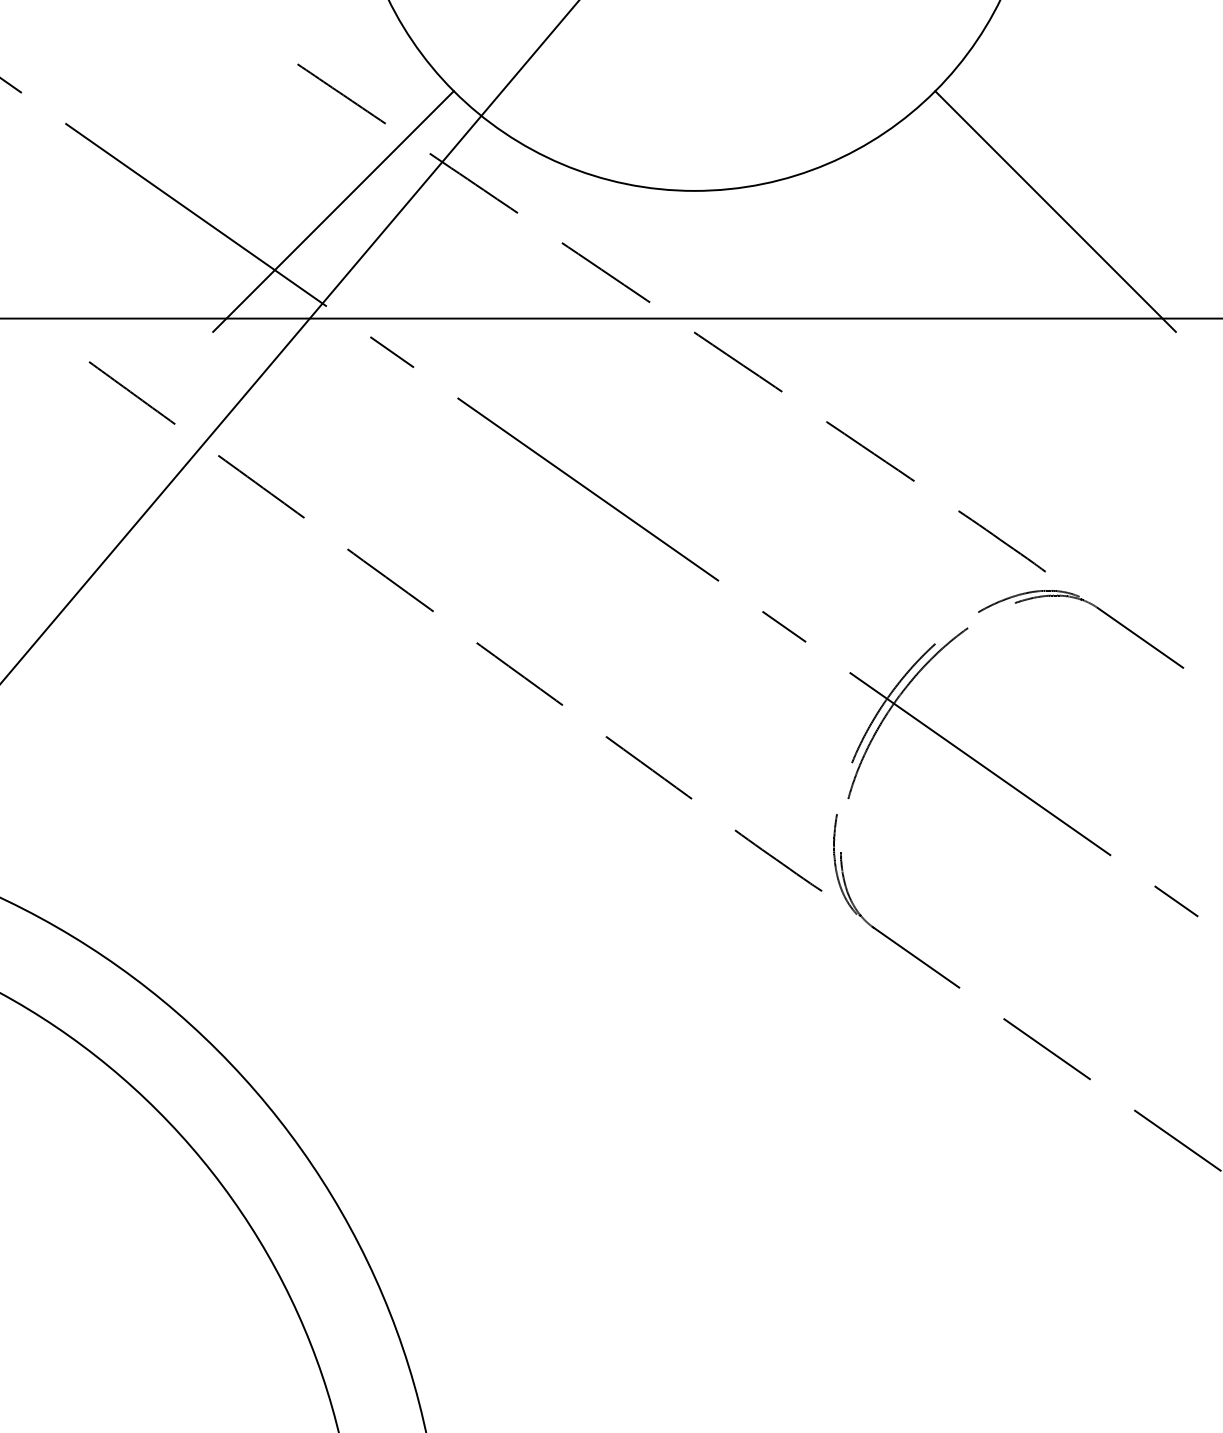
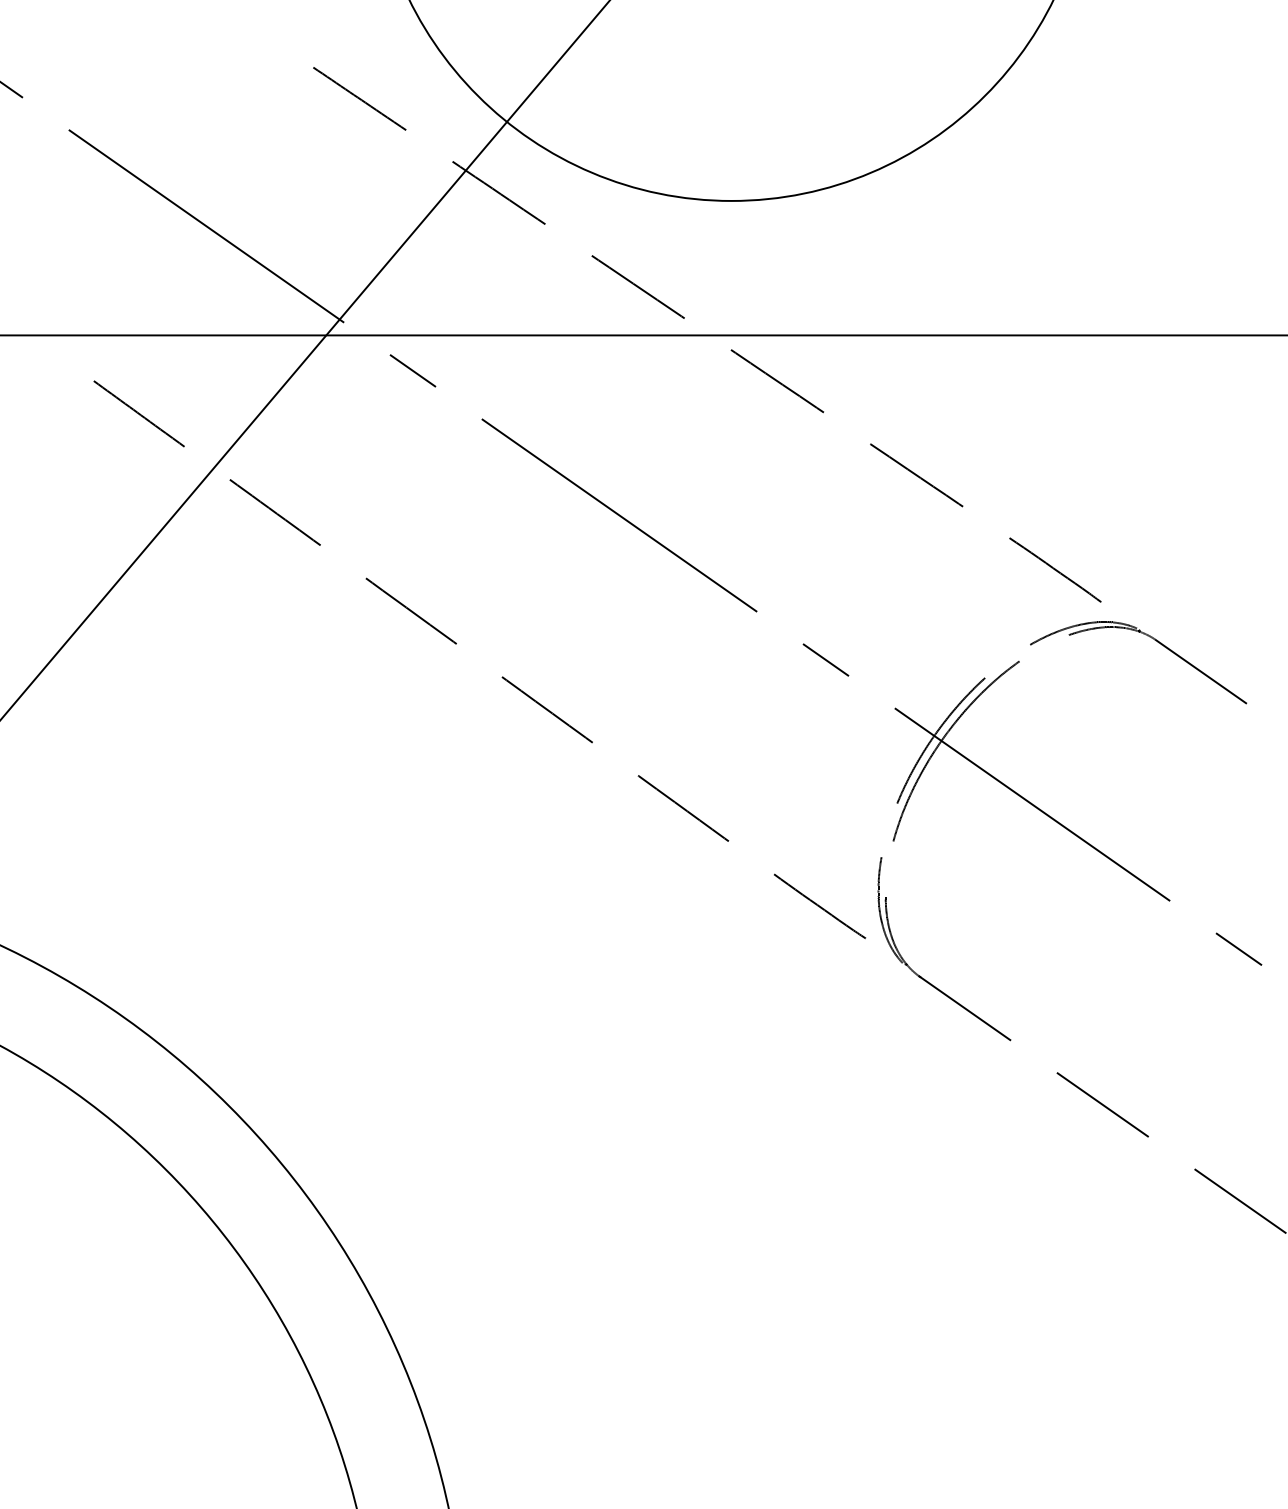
line: (333, 211) -> (351, 222), removed
line: (1055, 211) -> (1111, 222), removed

